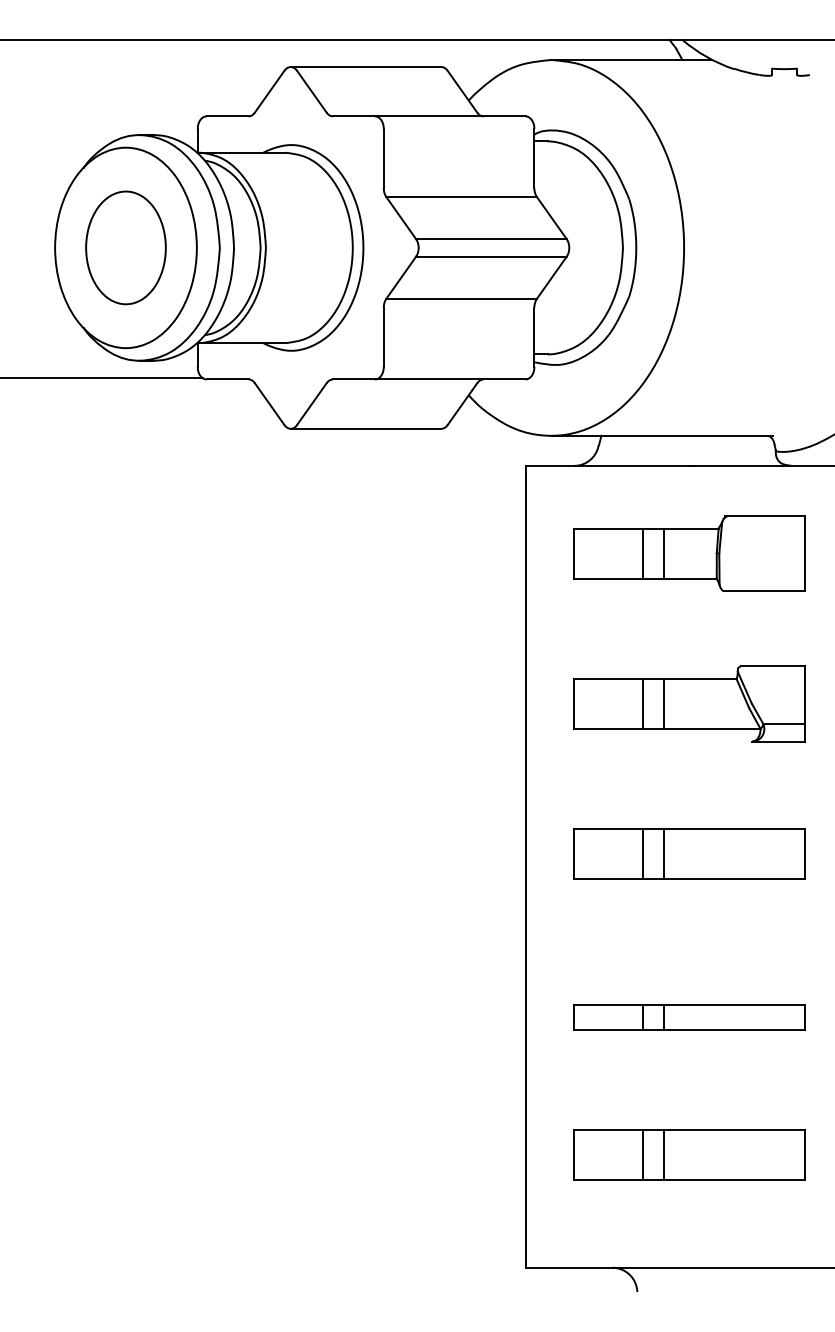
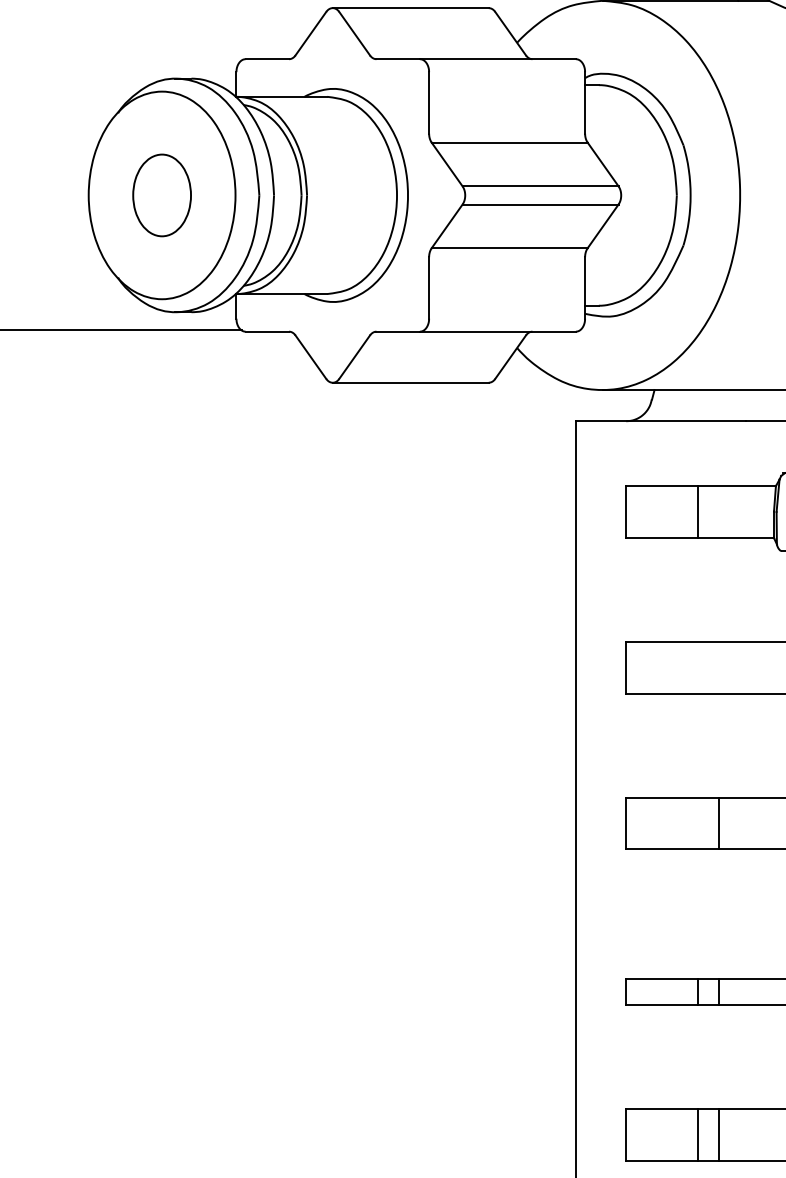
part: (125, 247) -> (161, 194), size x0.7
line: (663, 553) -> (718, 511), removed
line: (643, 703) -> (698, 667), removed
line: (663, 703) -> (718, 667), removed
line: (643, 854) -> (698, 823), removed

